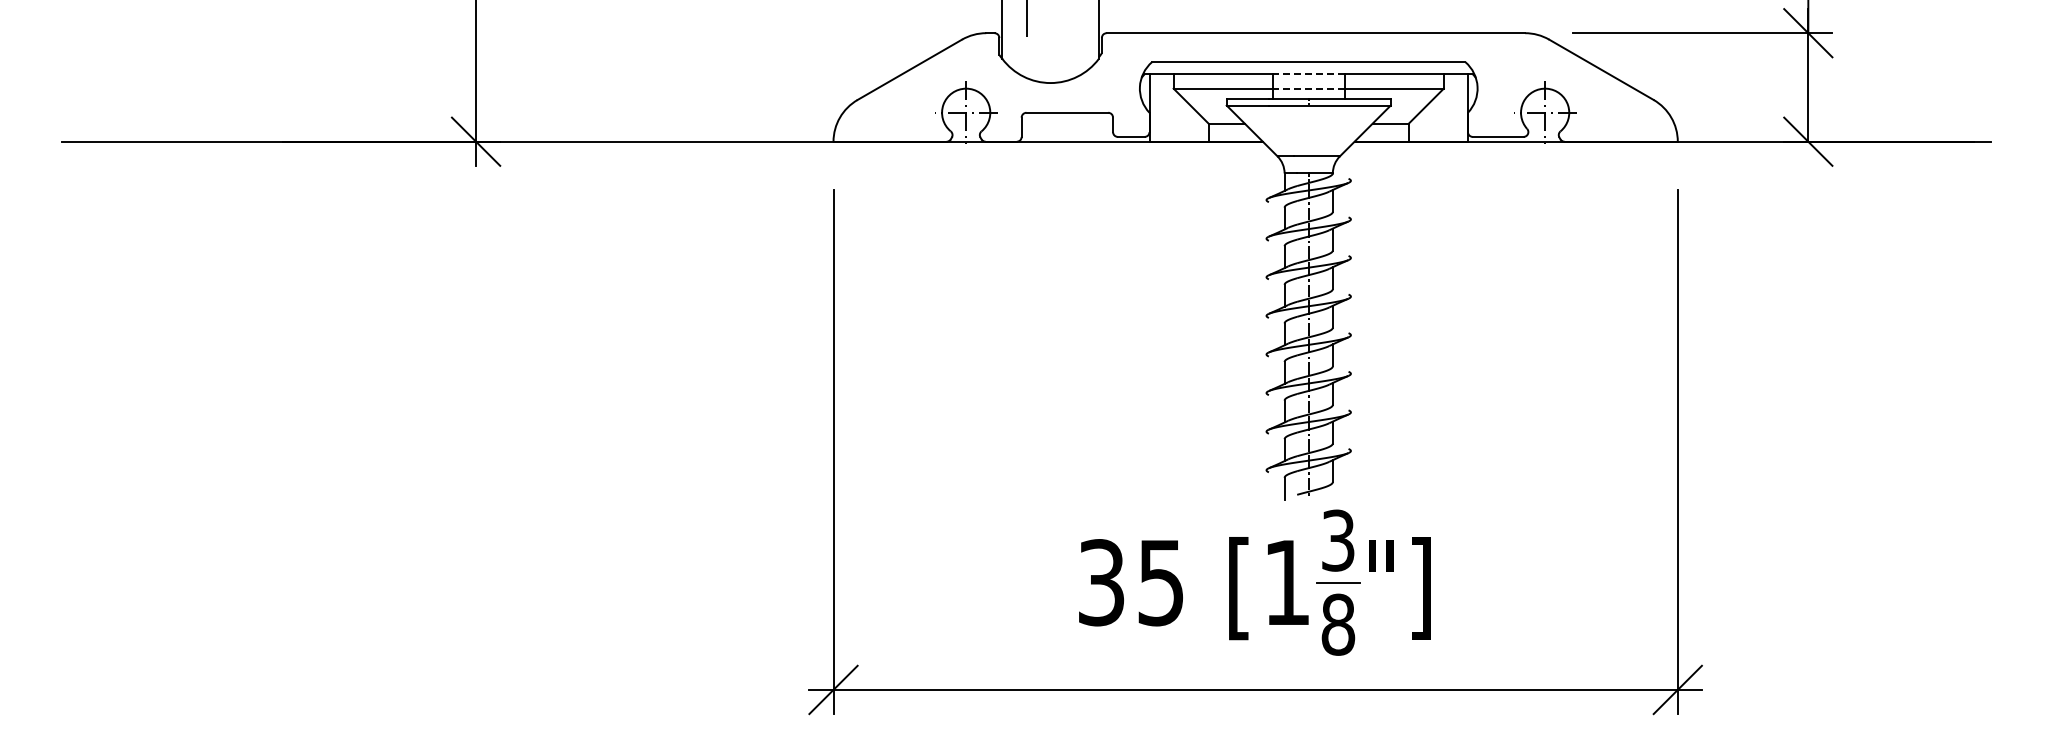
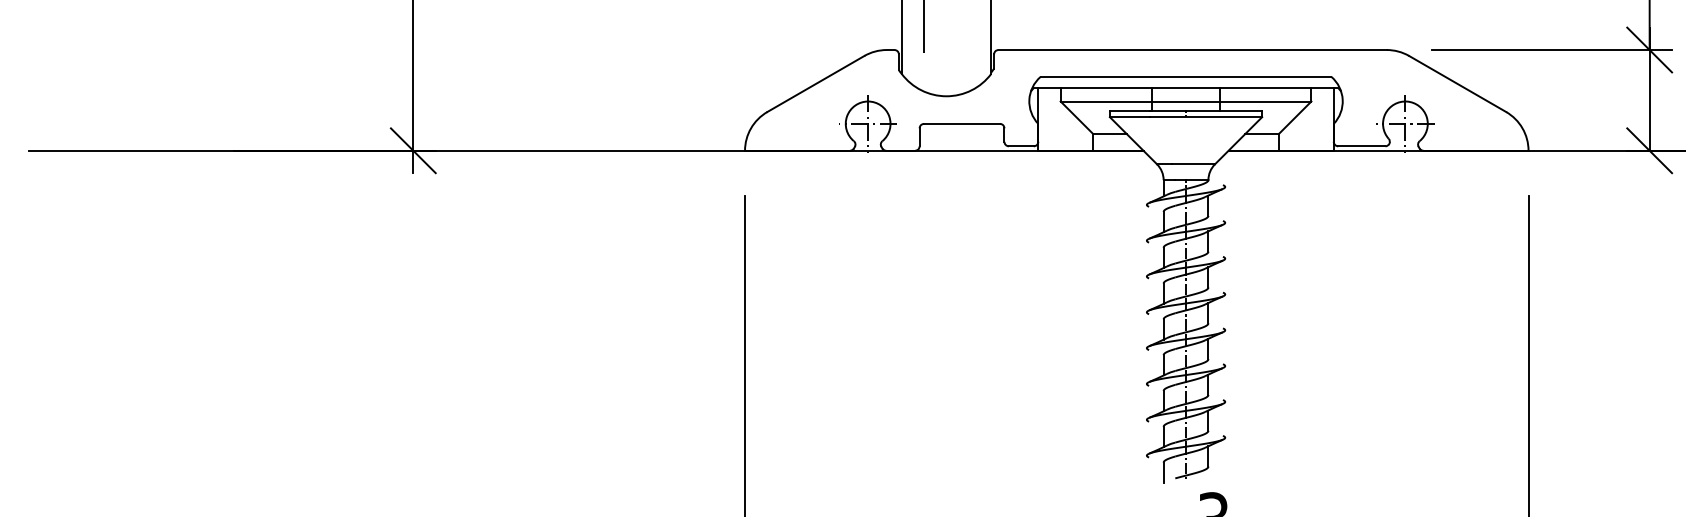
line: (1308, 74) -> (1185, 88), dashed -> solid
line: (1308, 88) -> (1185, 101), dashed -> solid

